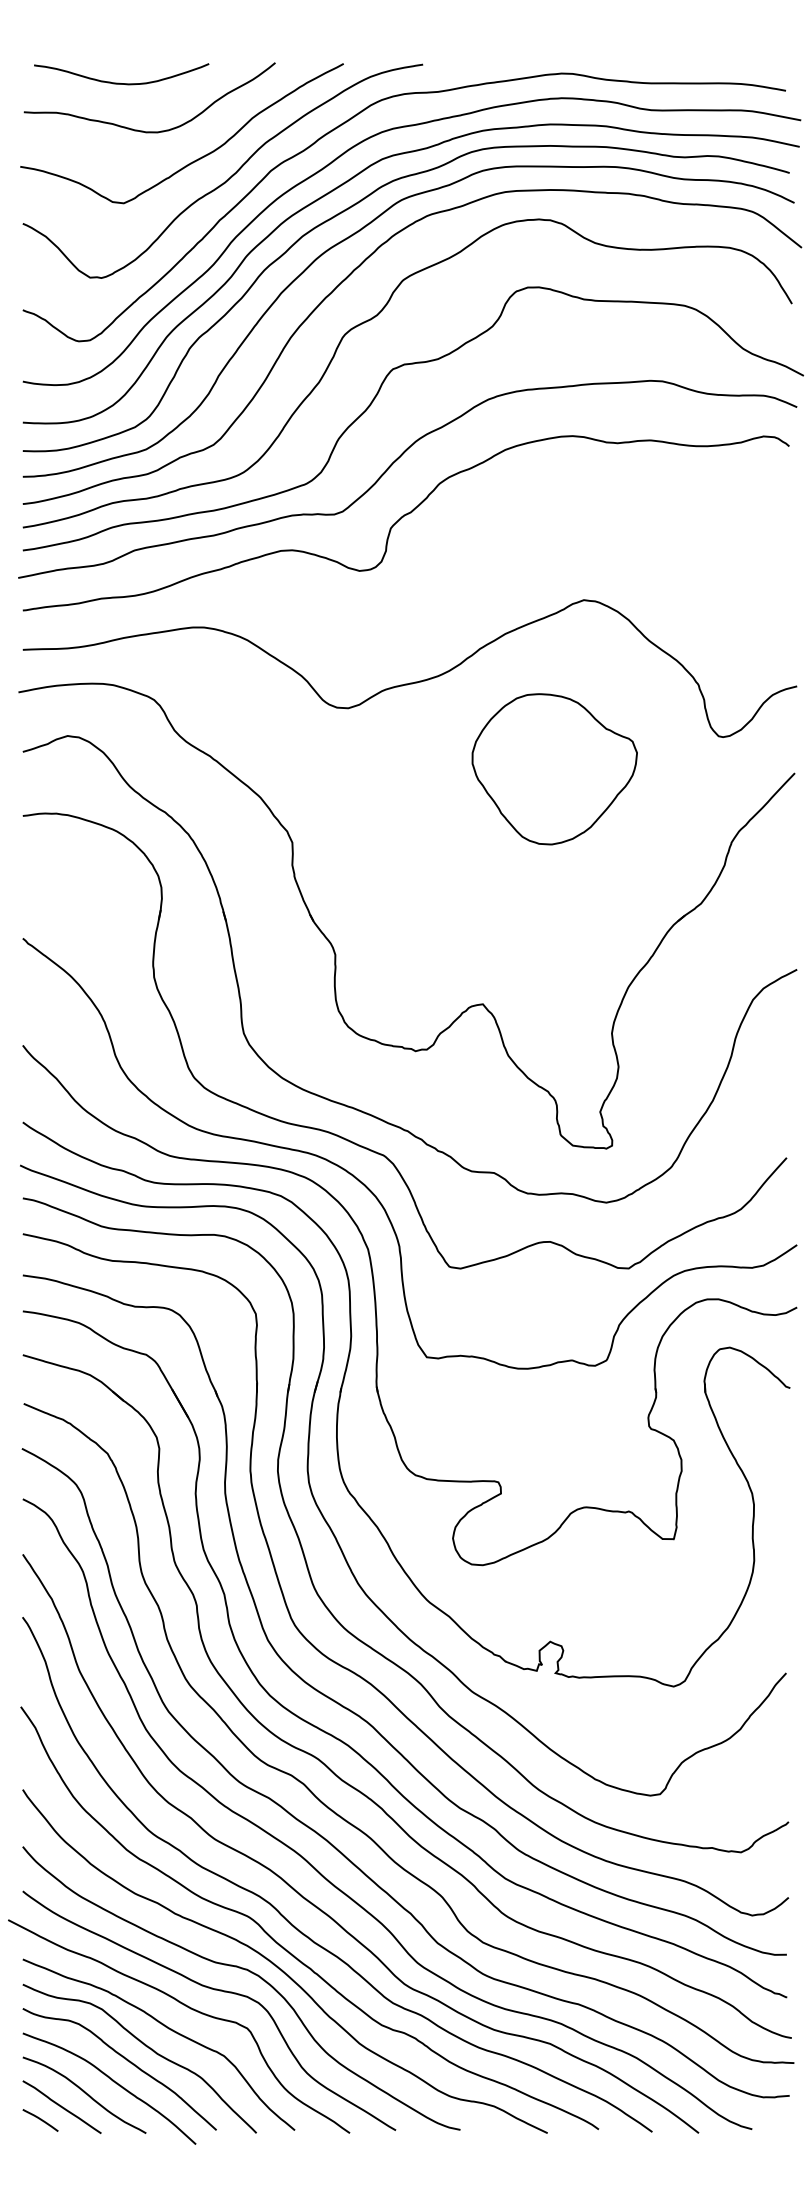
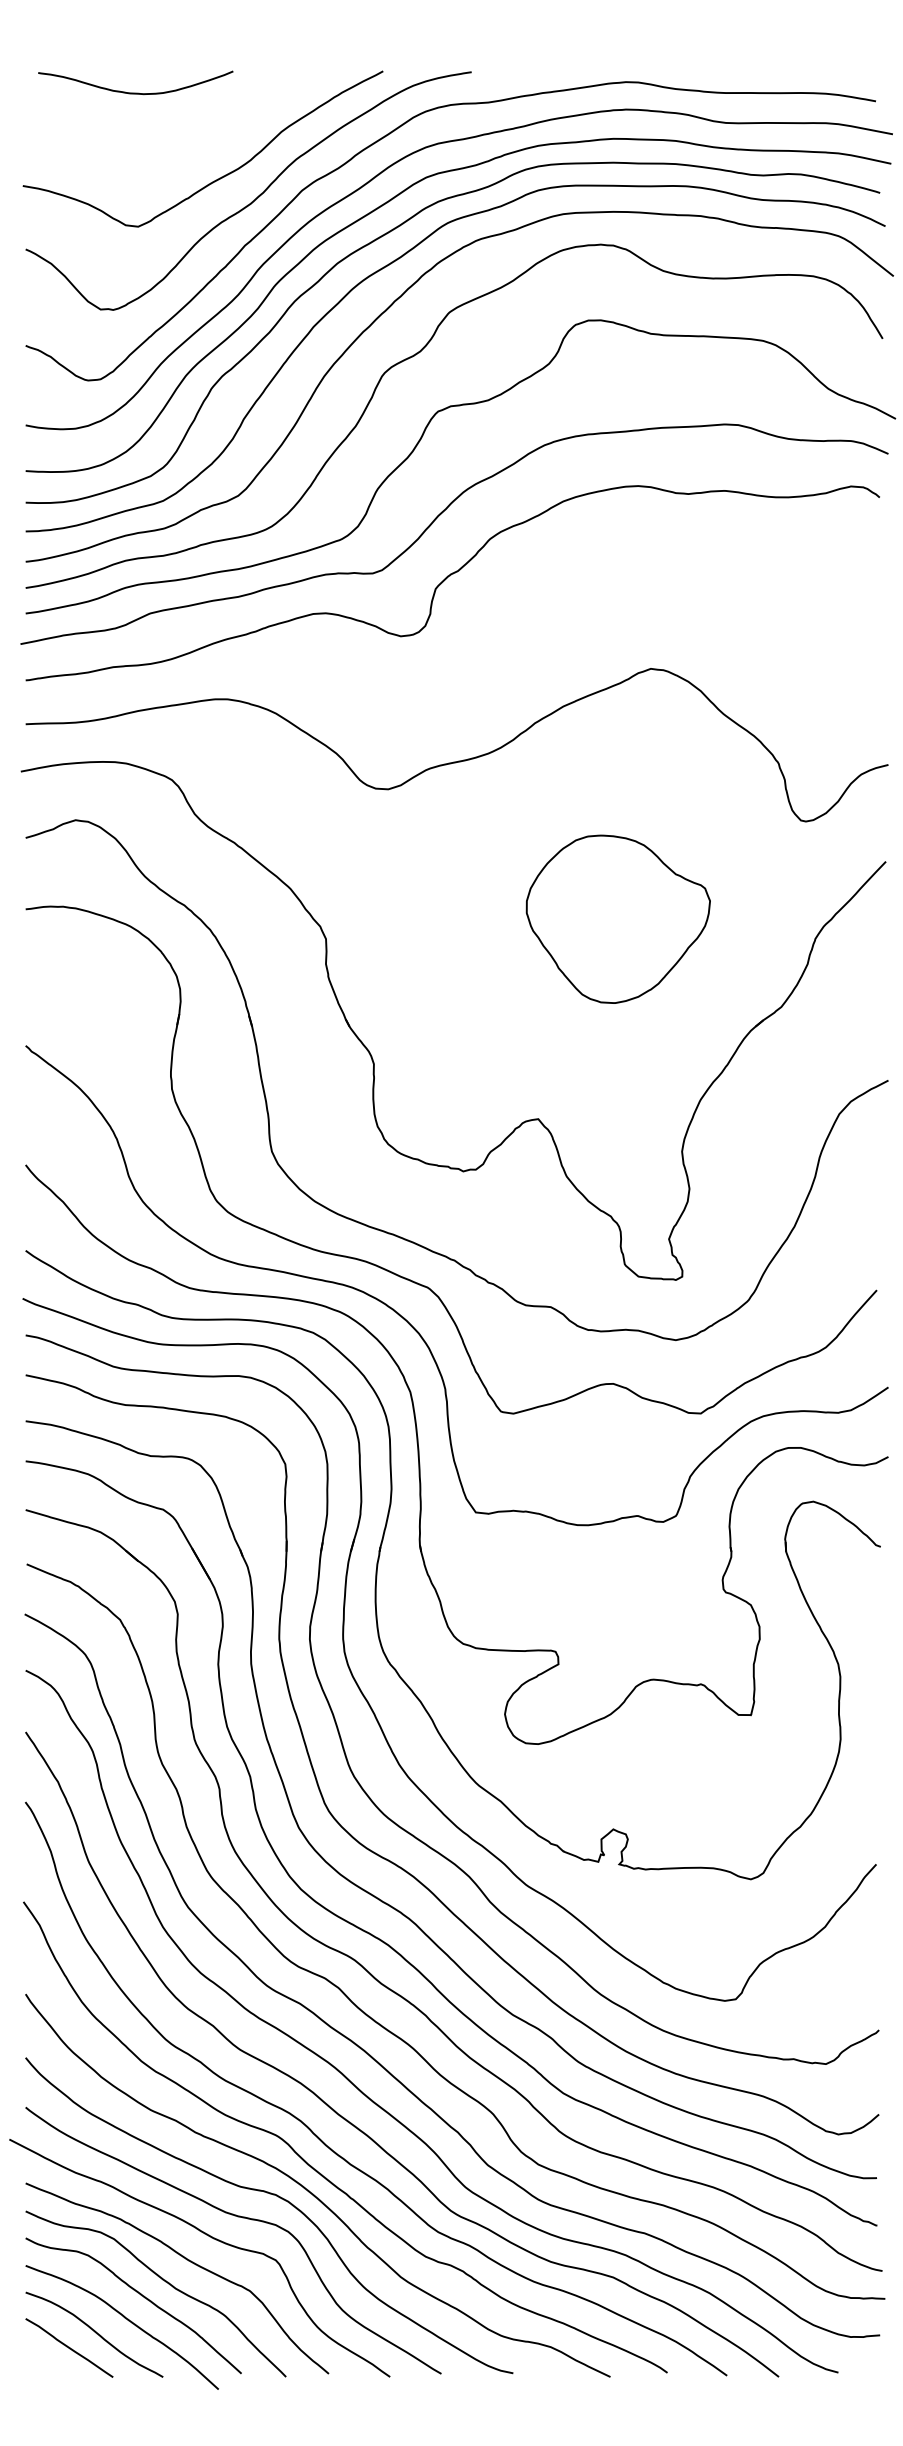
curve: (142, 130) -> (158, 145), removed
part: (553, 768) -> (617, 918), moved
curve: (40, 2120) -> (45, 2362), removed

